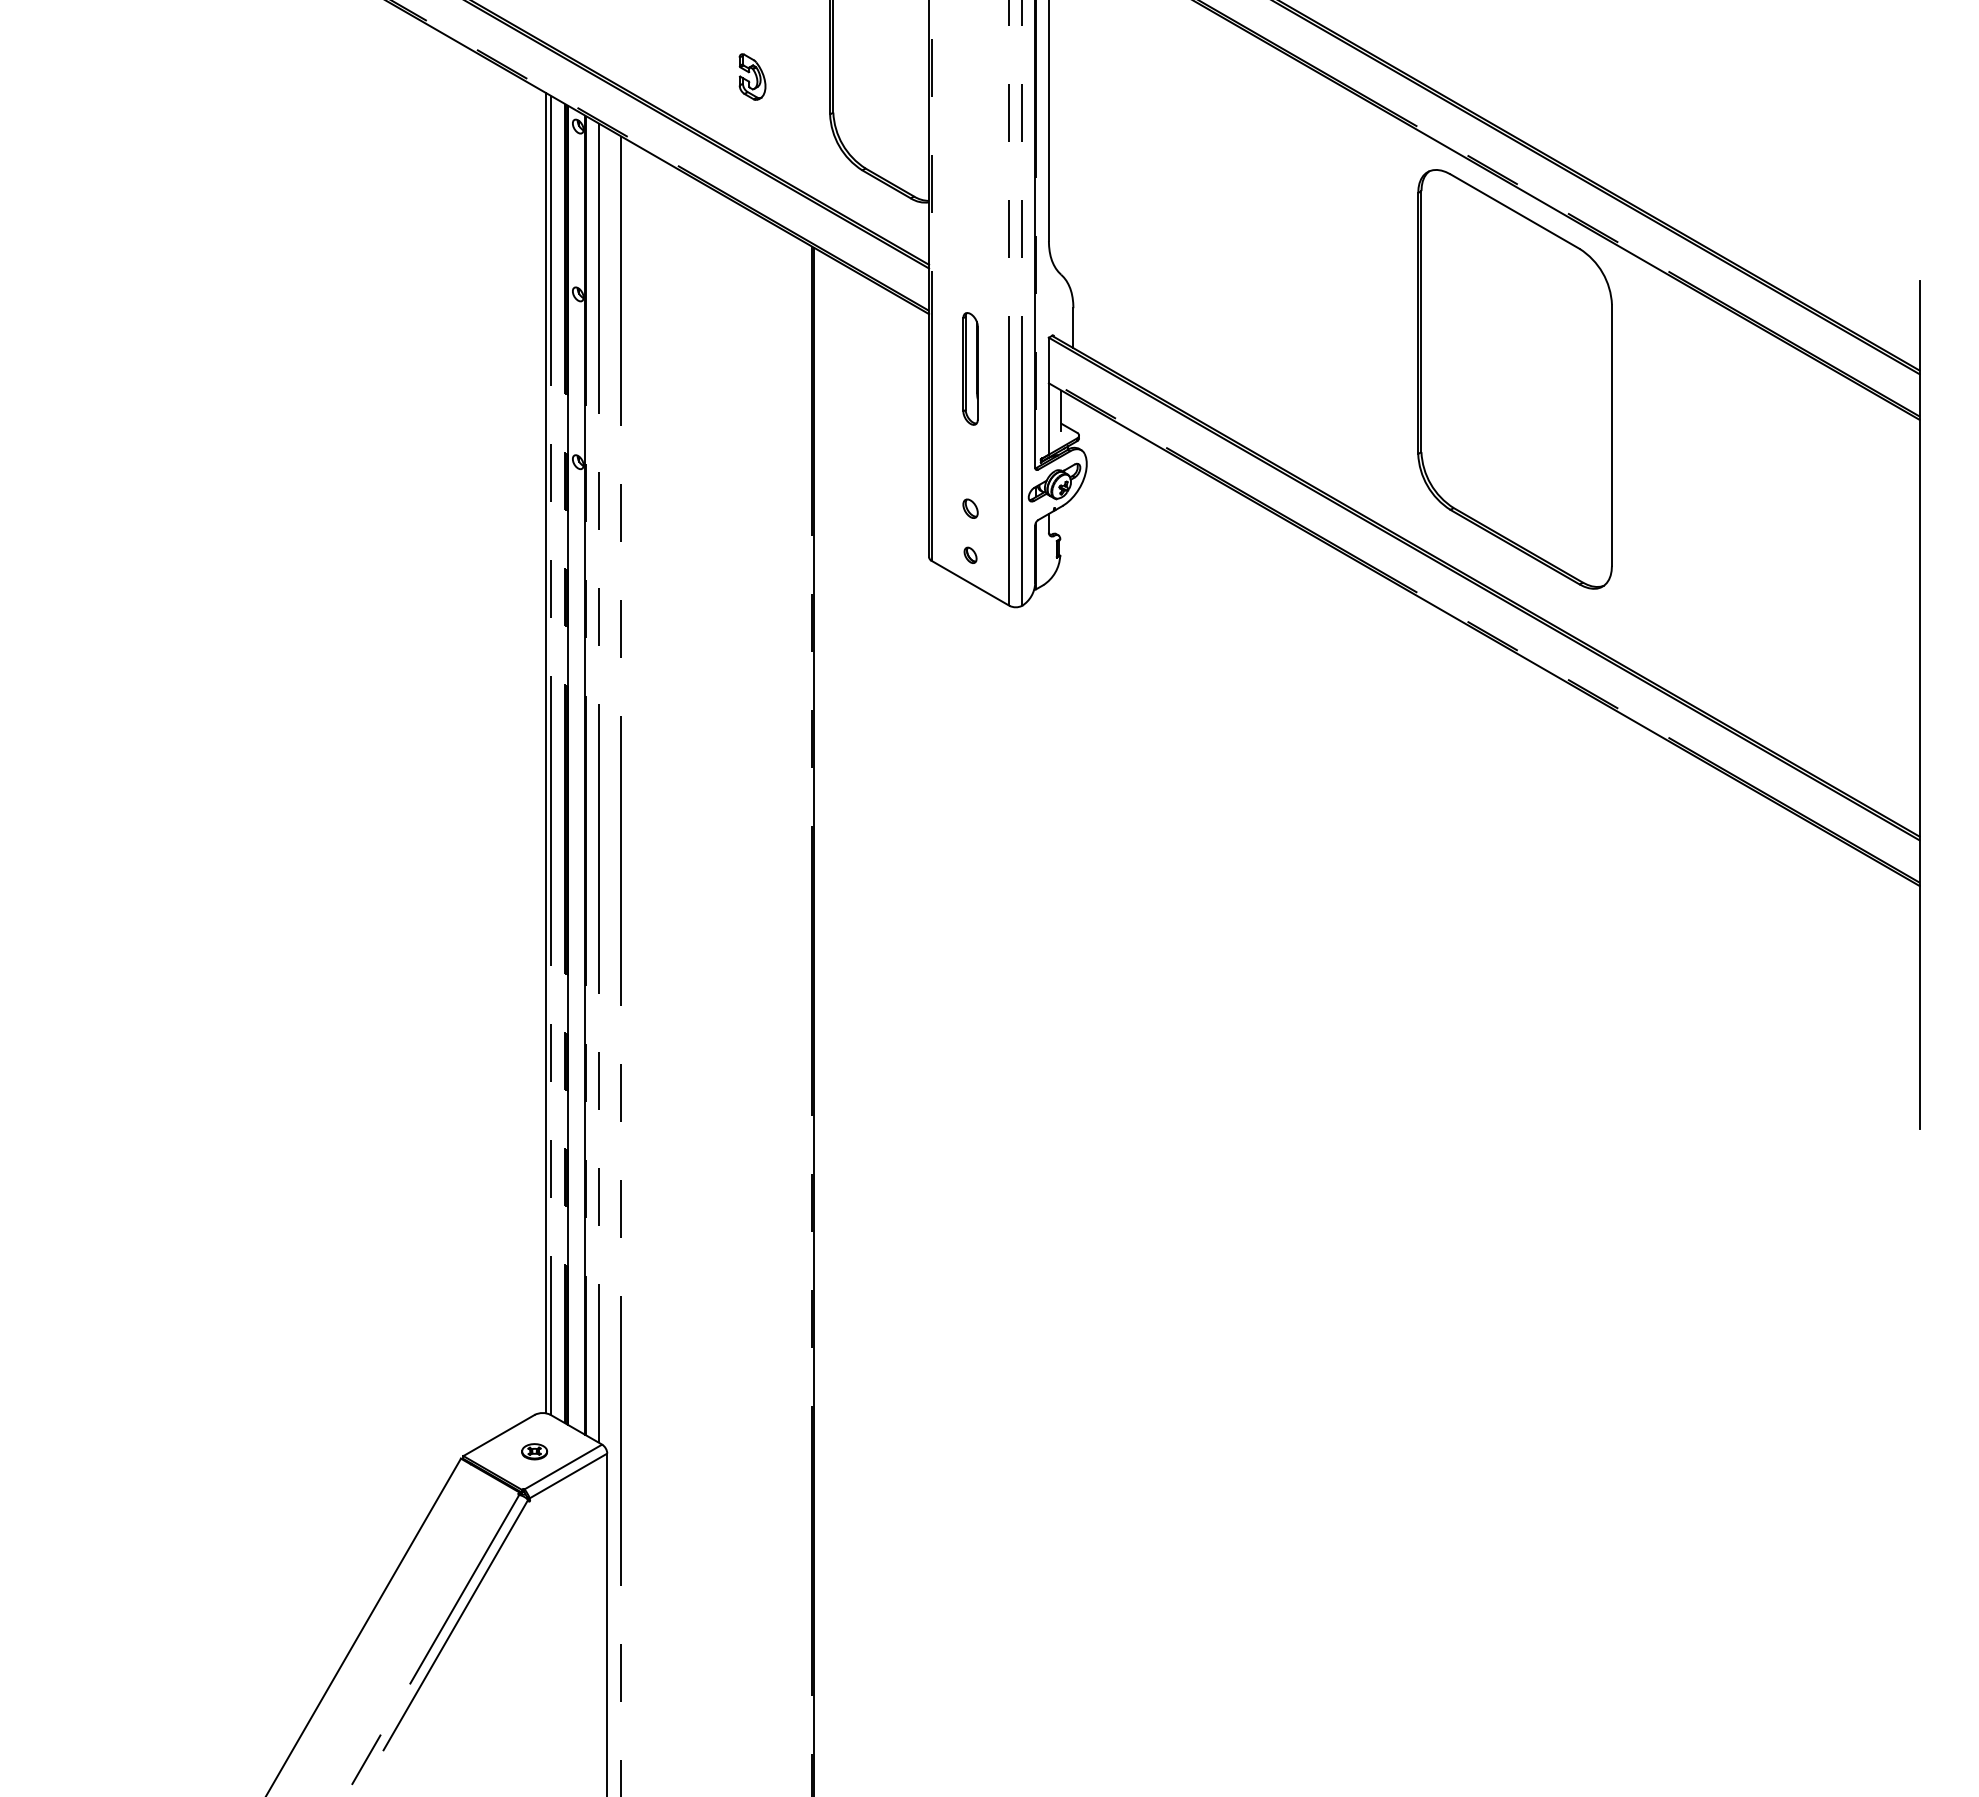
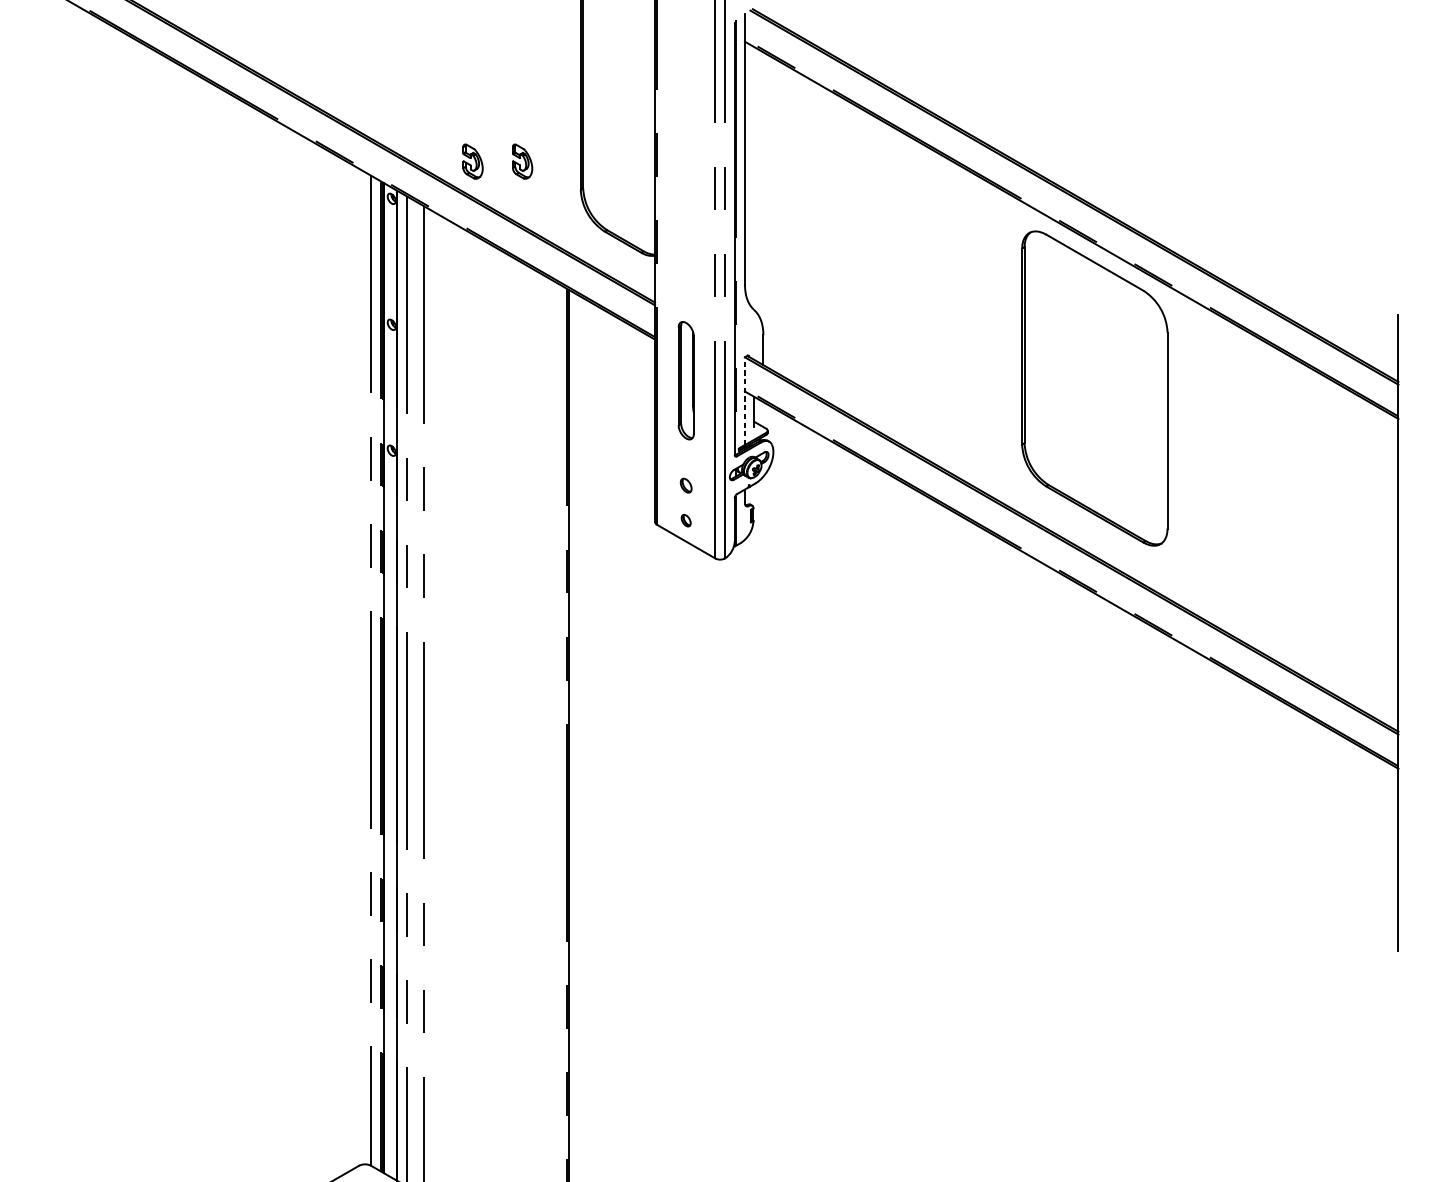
part: (686, 76) -> (472, 161), added
part: (970, 368) -> (686, 380), size x1.4
line: (1048, 396) -> (744, 401), solid -> dashed
line: (545, 752) -> (367, 668), removed

